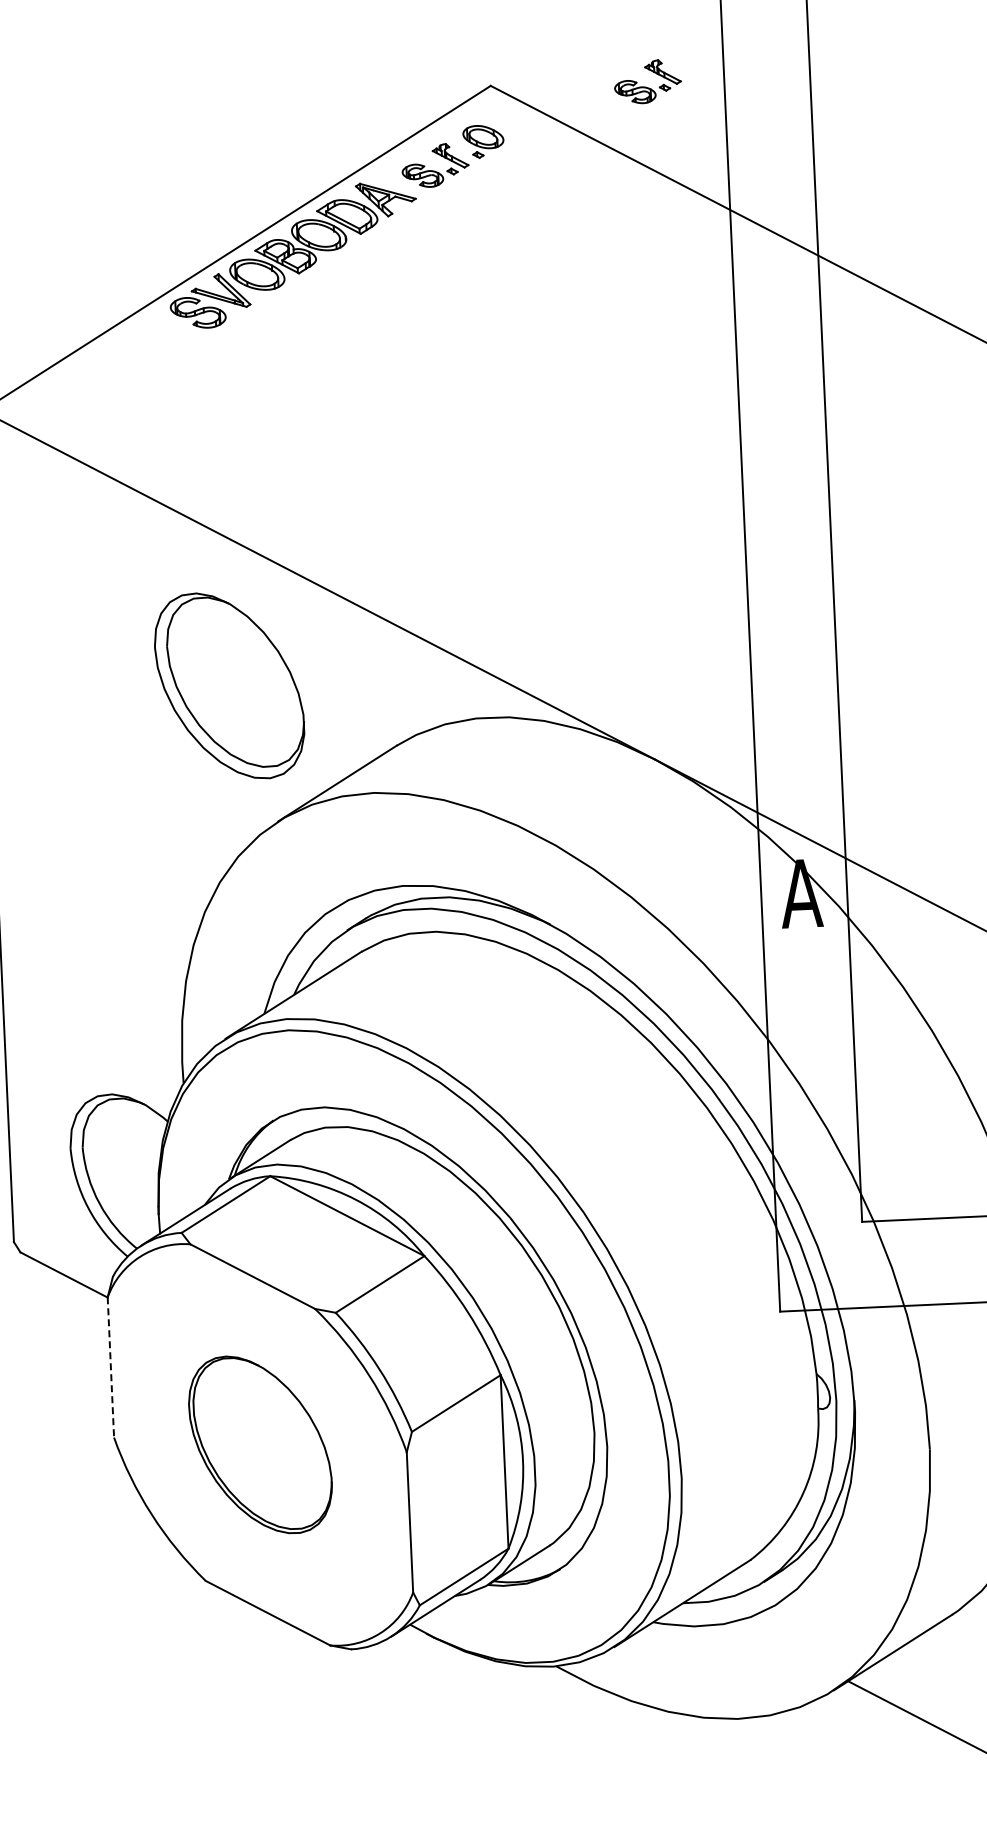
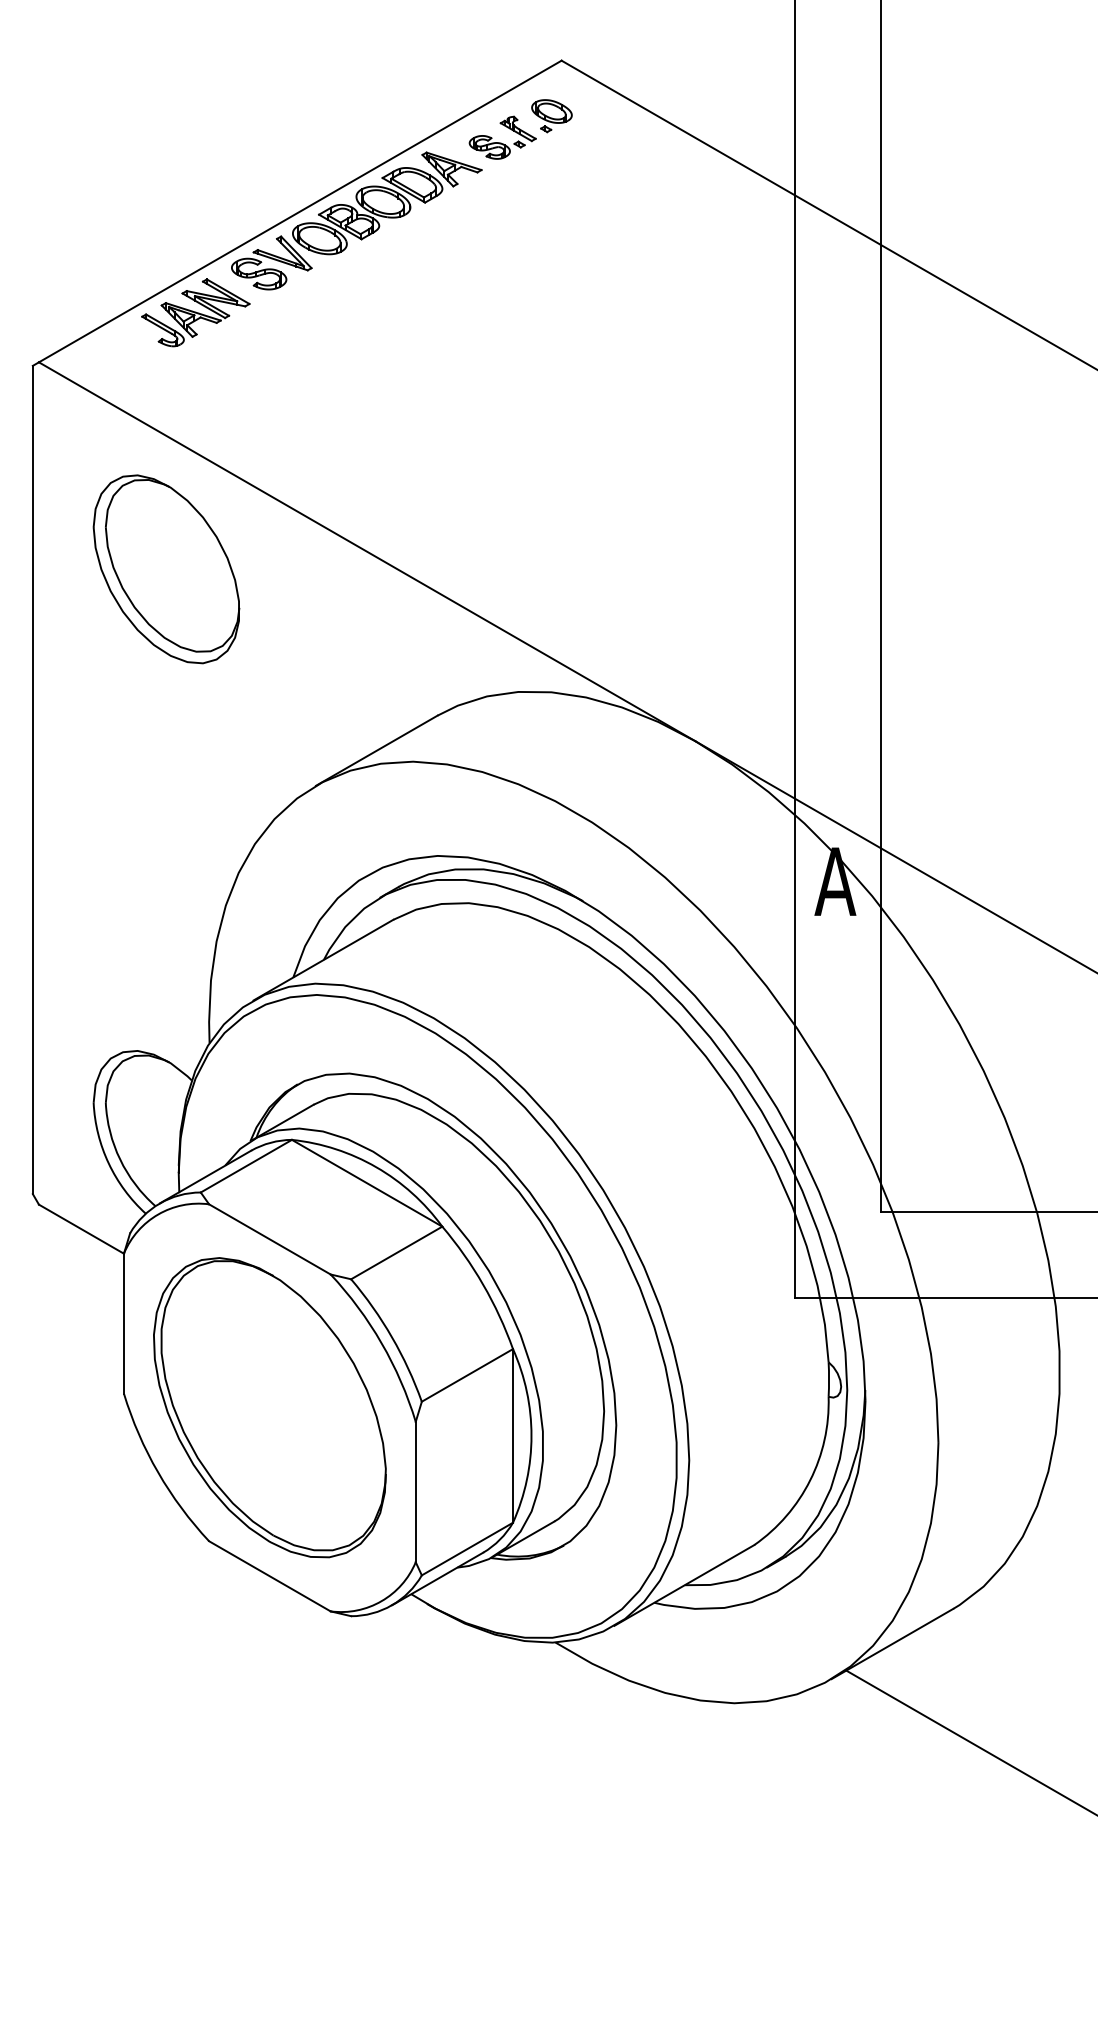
part: (647, 81) -> (718, 63), removed
part: (136, 354) -> (195, 312), added
part: (229, 686) -> (166, 569), moved
line: (111, 1368) -> (124, 1324), dashed -> solid
part: (260, 1444) -> (269, 1407), size x1.67

